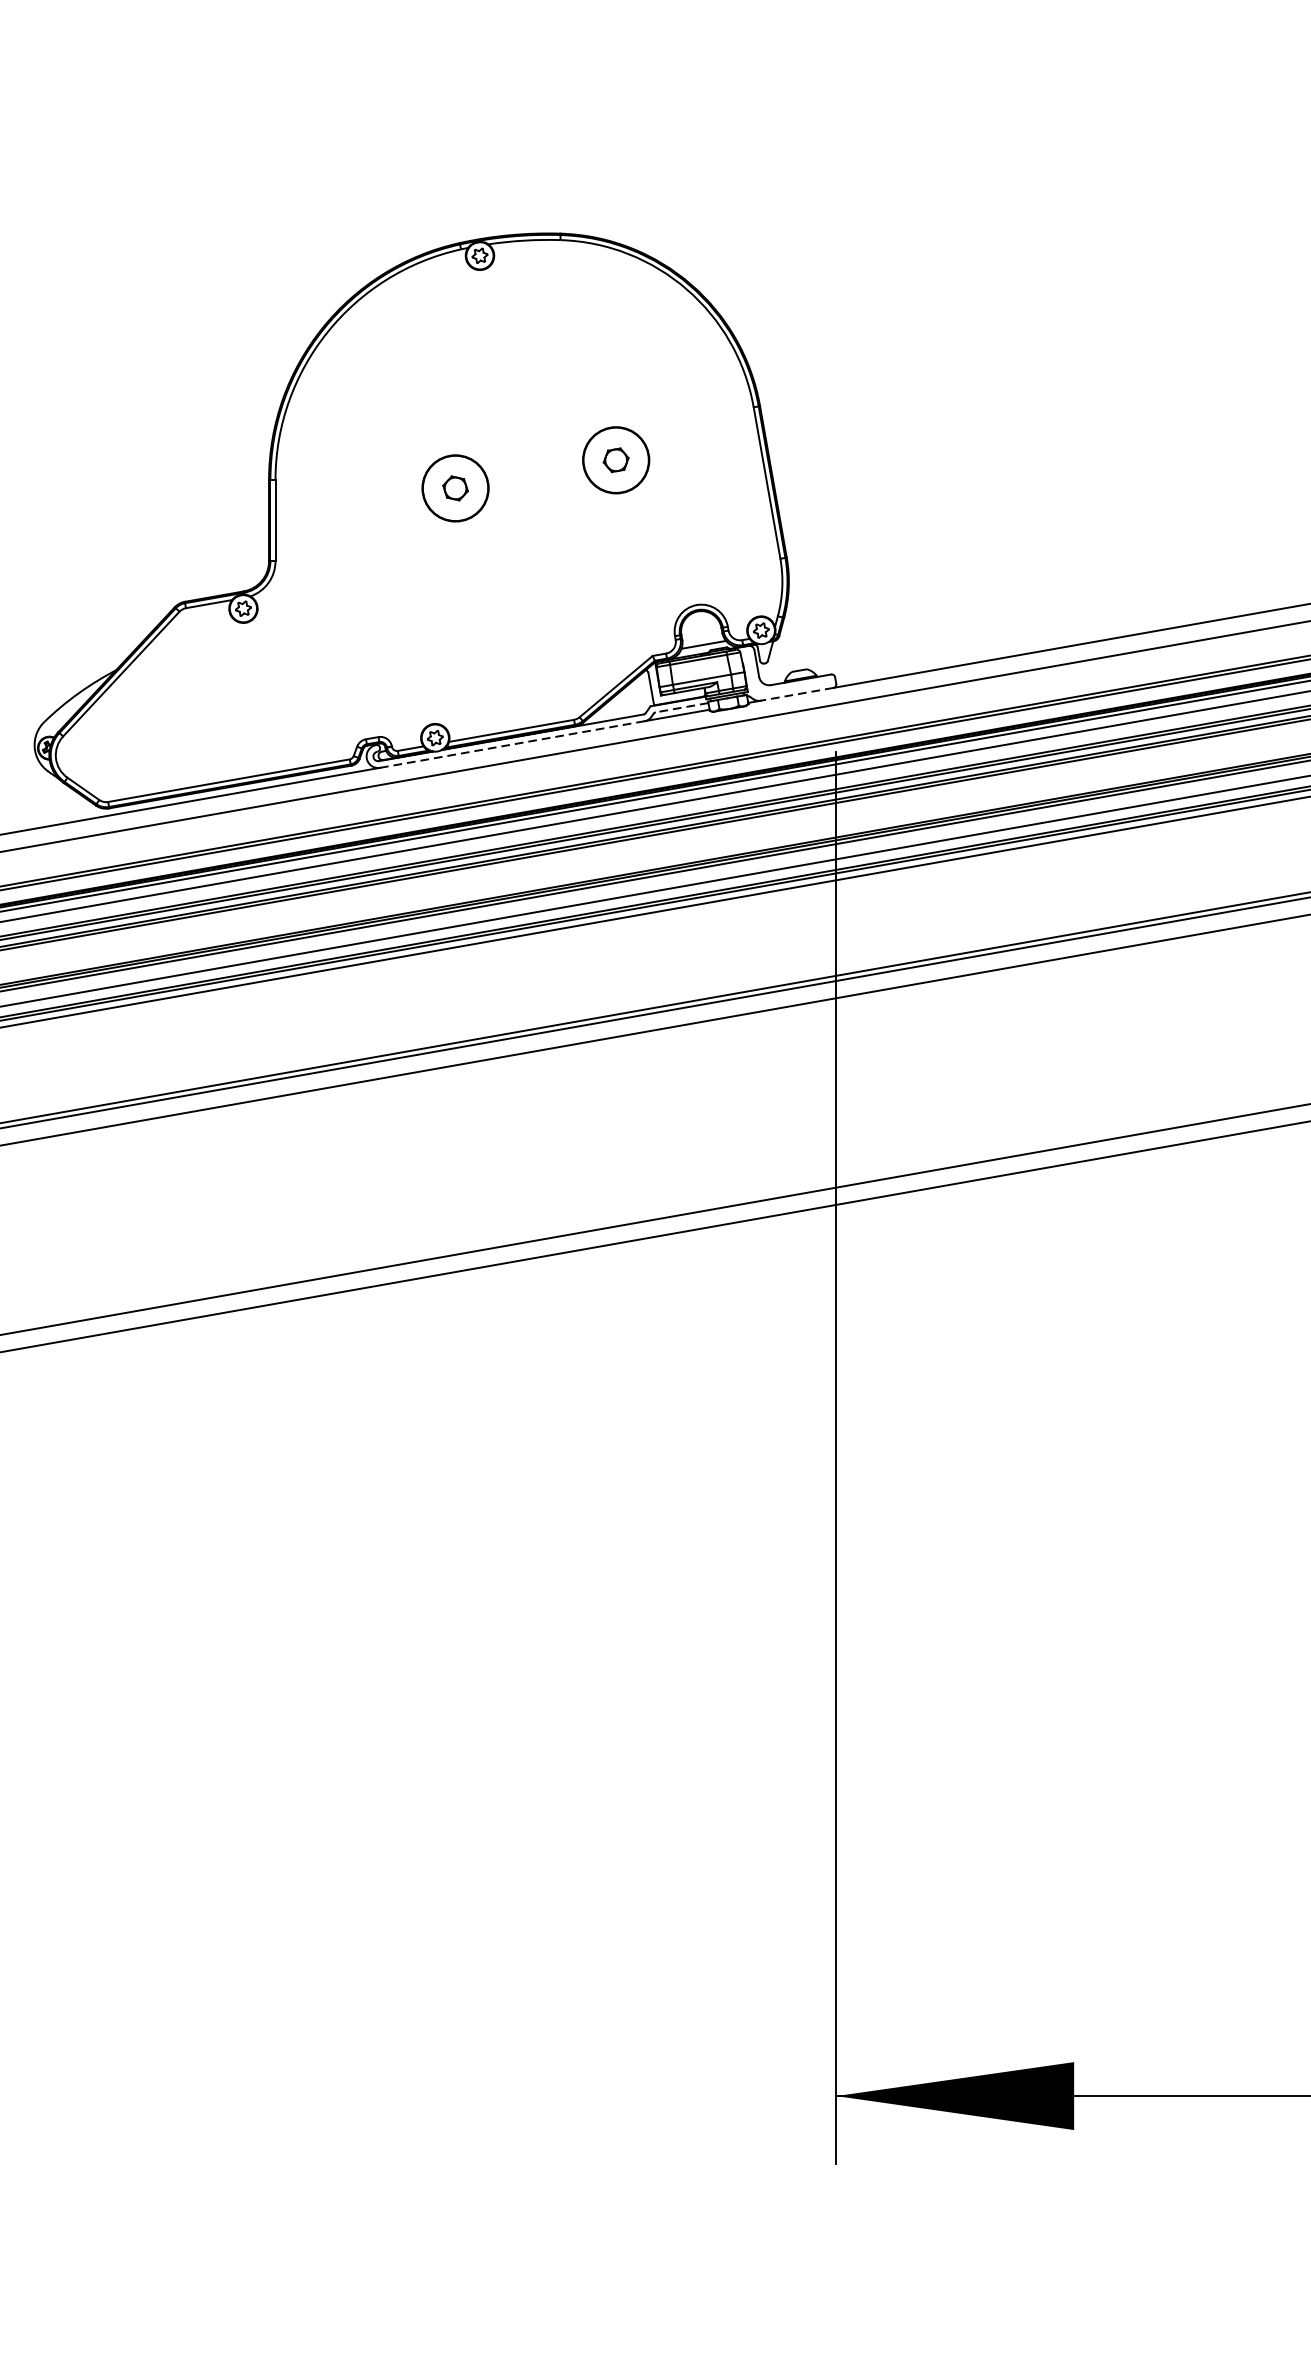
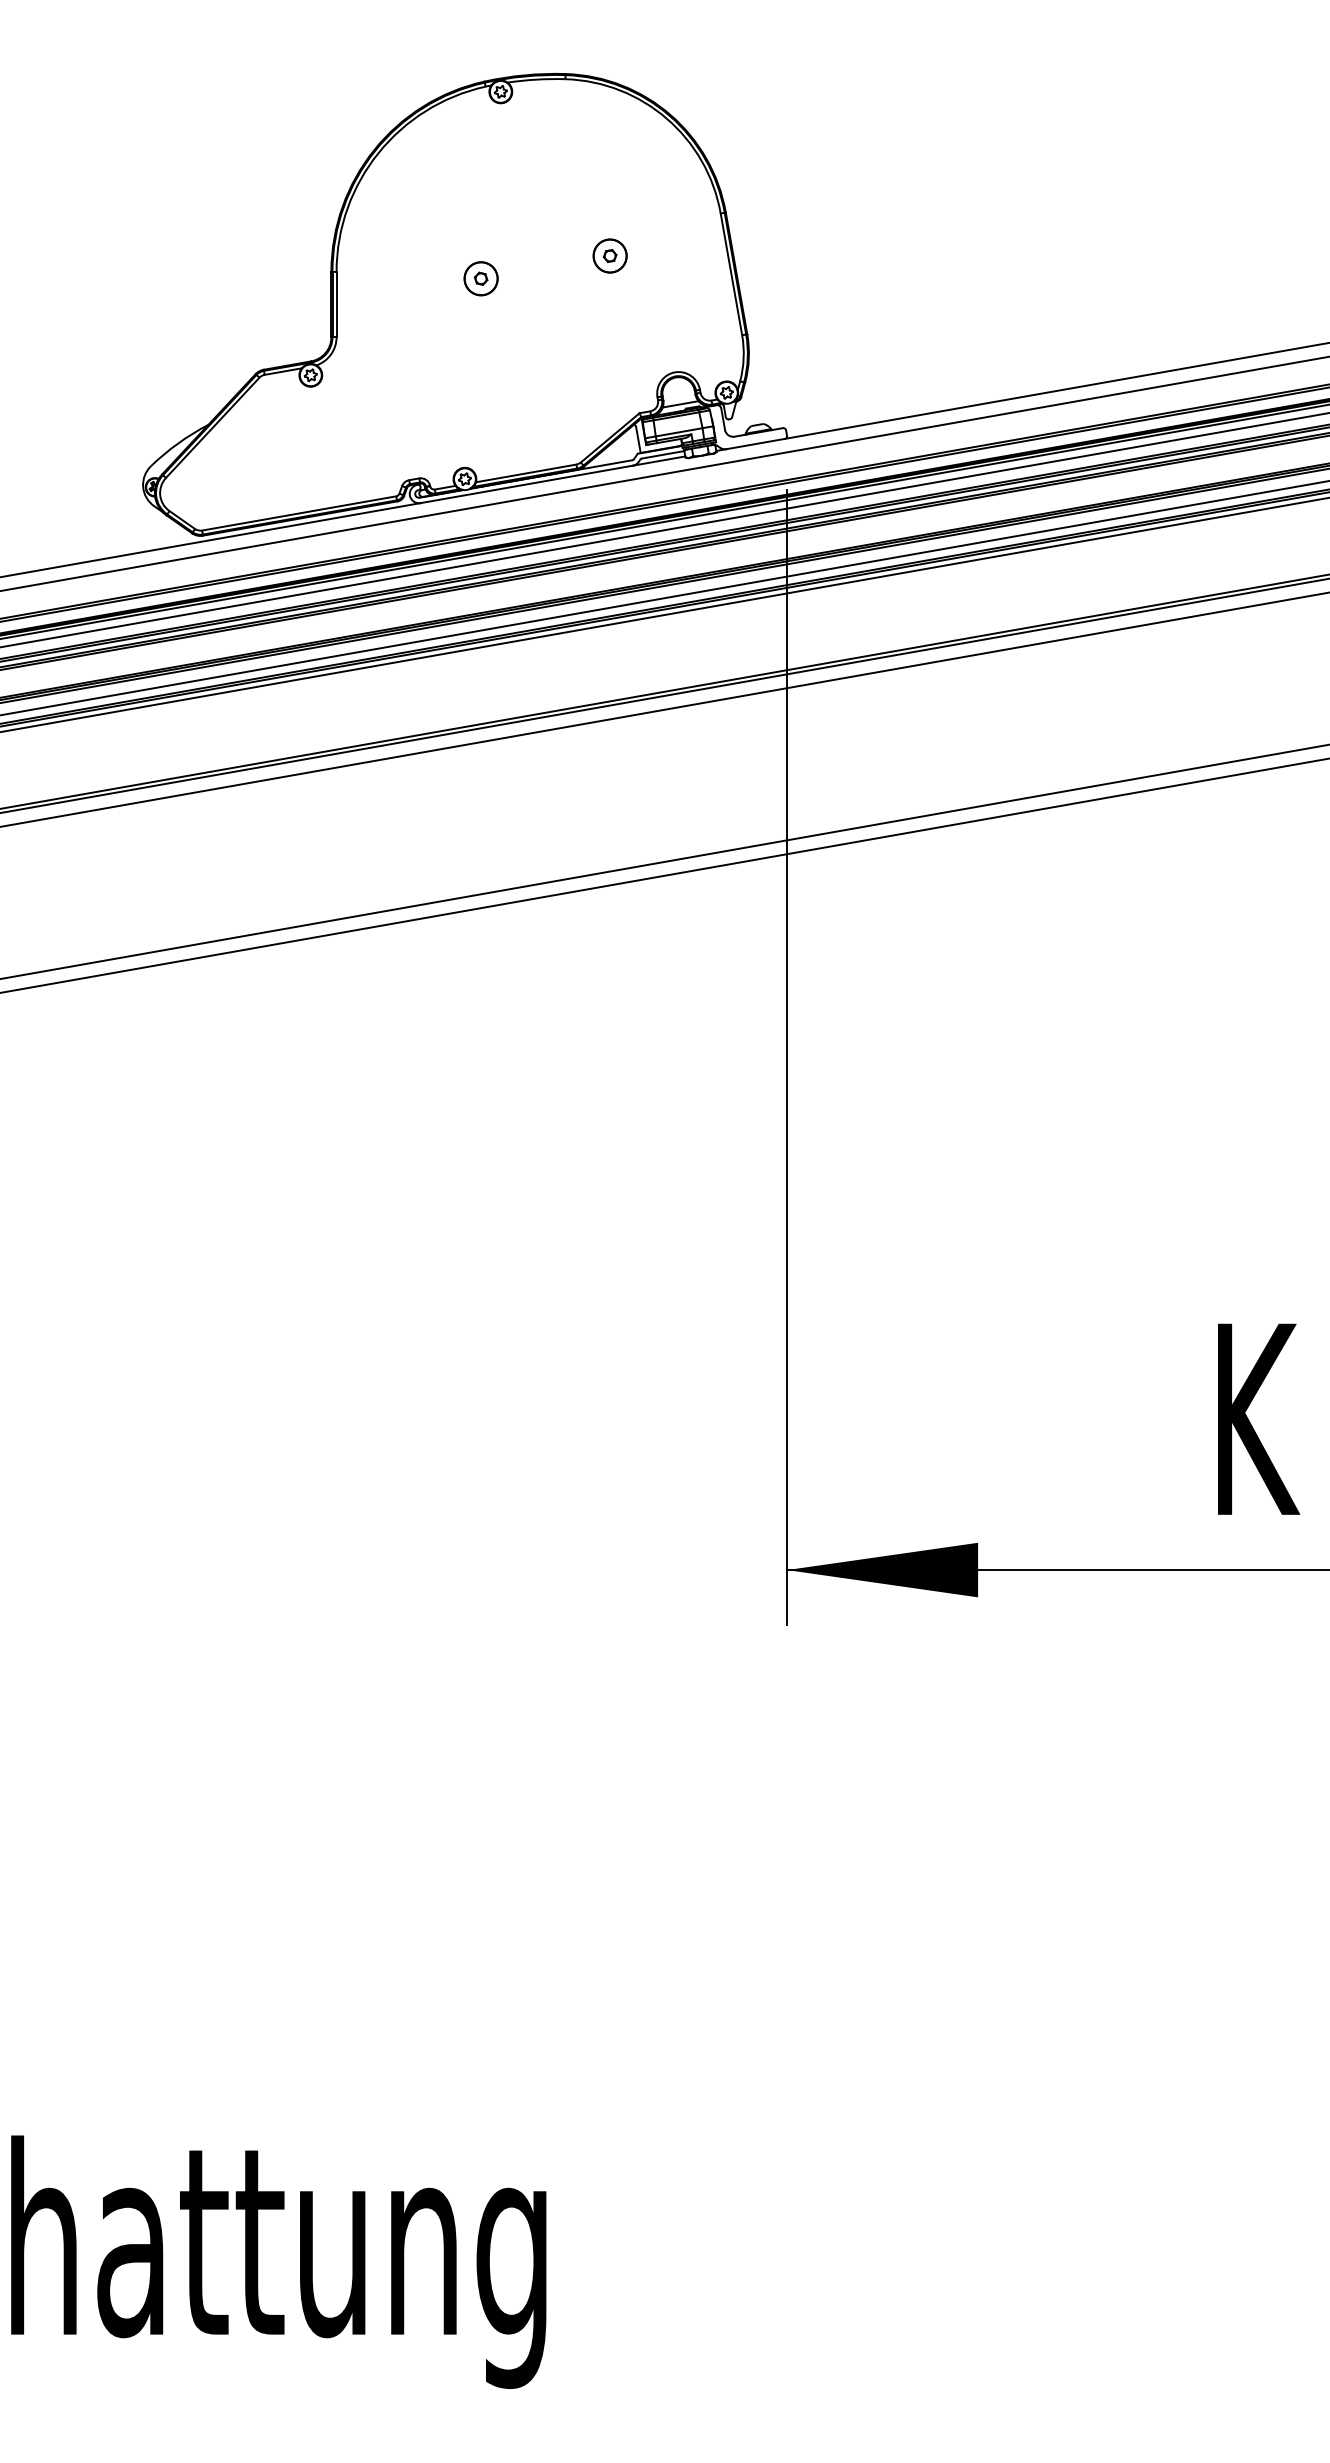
part: (615, 459) -> (609, 255), size x0.62
part: (454, 488) -> (480, 278), size x0.62
line: (797, 694) -> (755, 444), dashed -> solid
line: (681, 707) -> (662, 454), dashed -> solid
line: (511, 744) -> (526, 484), dashed -> solid

